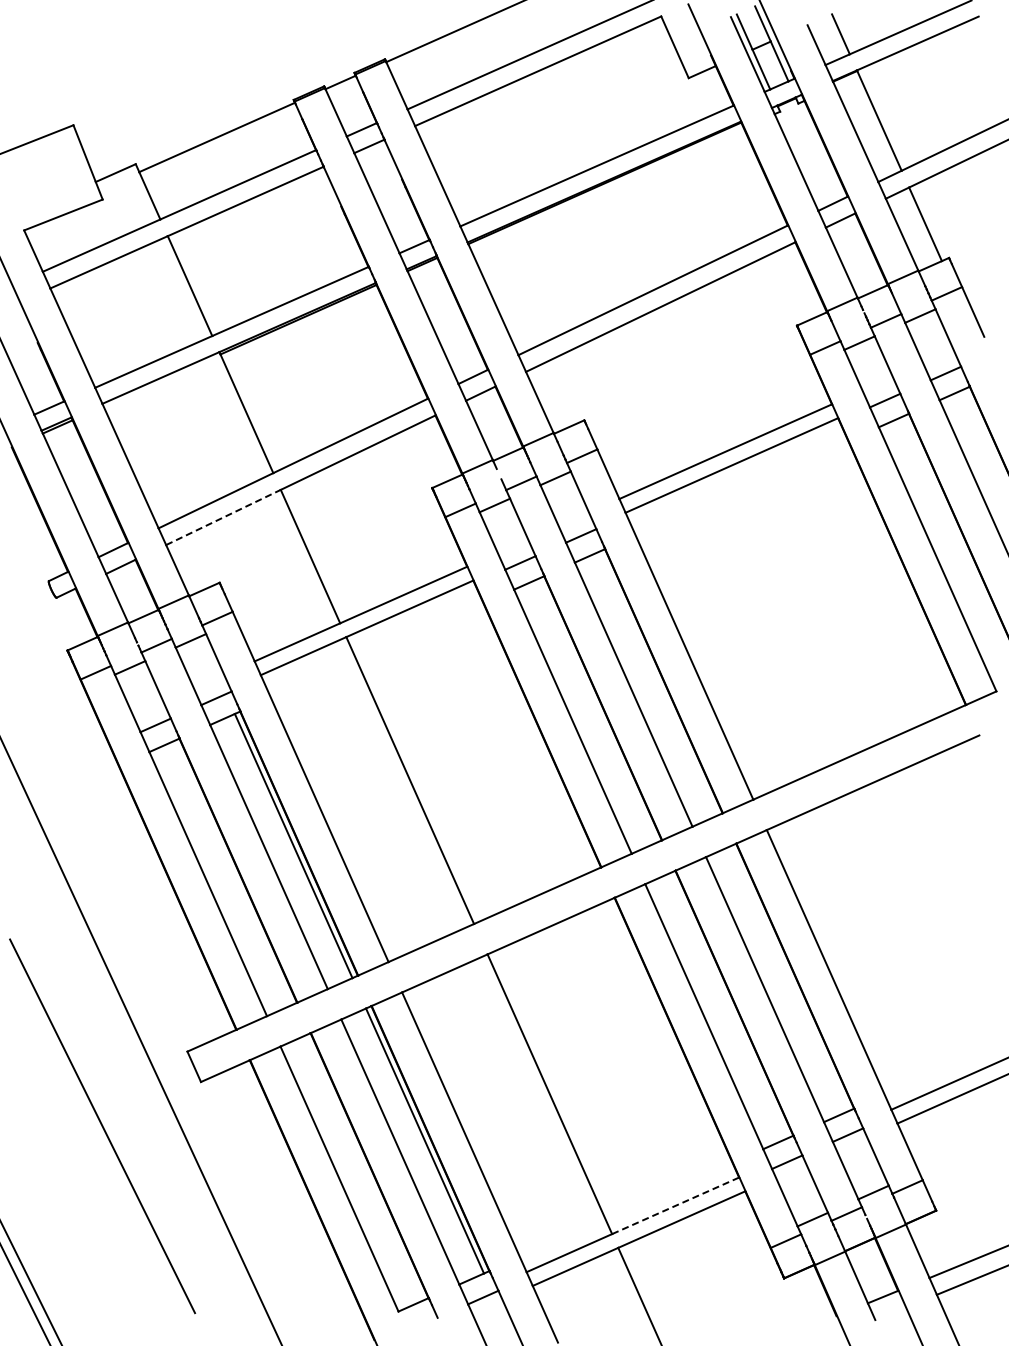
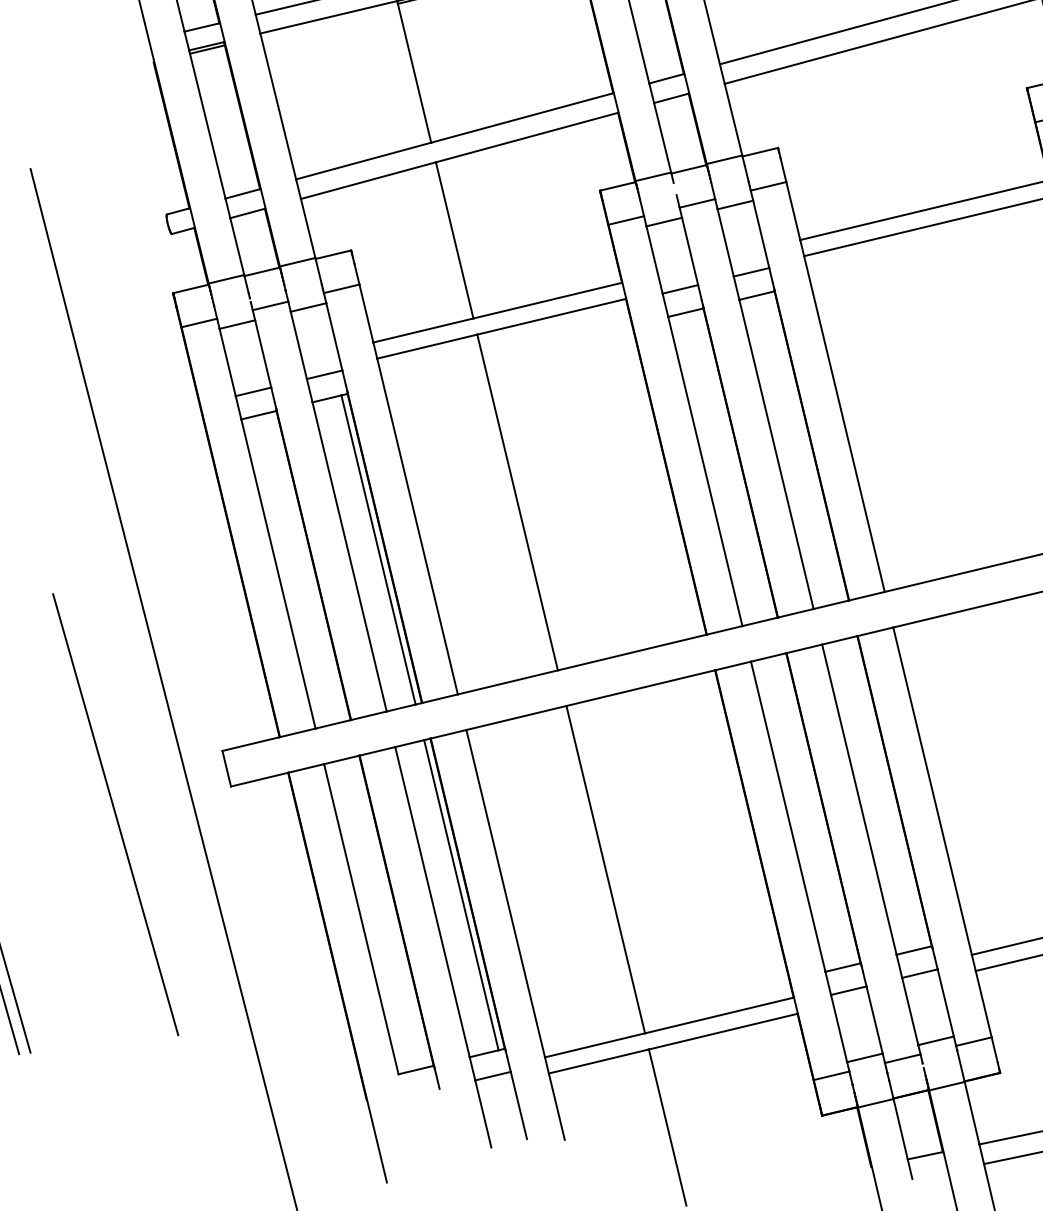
line: (223, 517) -> (368, 180), dashed -> solid
line: (676, 1205) -> (720, 1015), dashed -> solid

